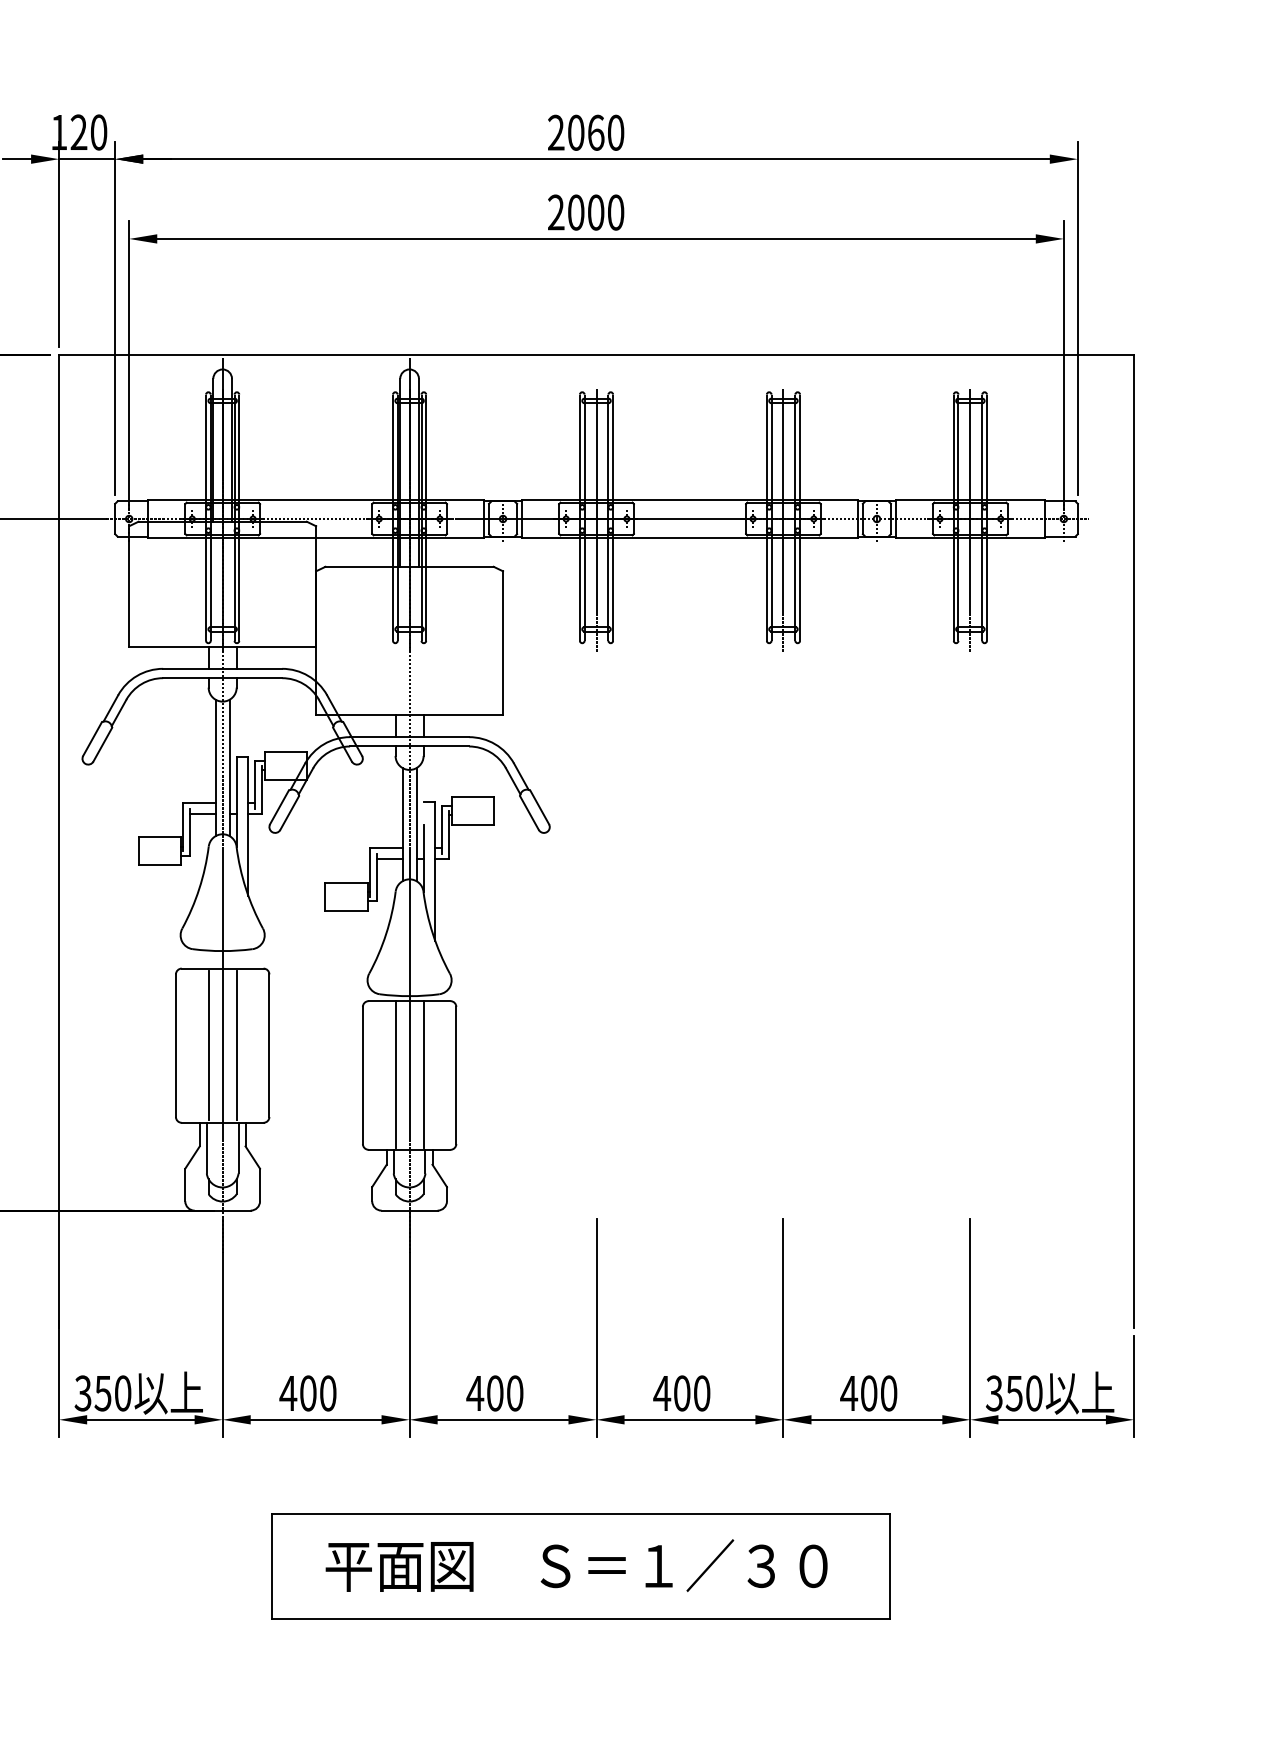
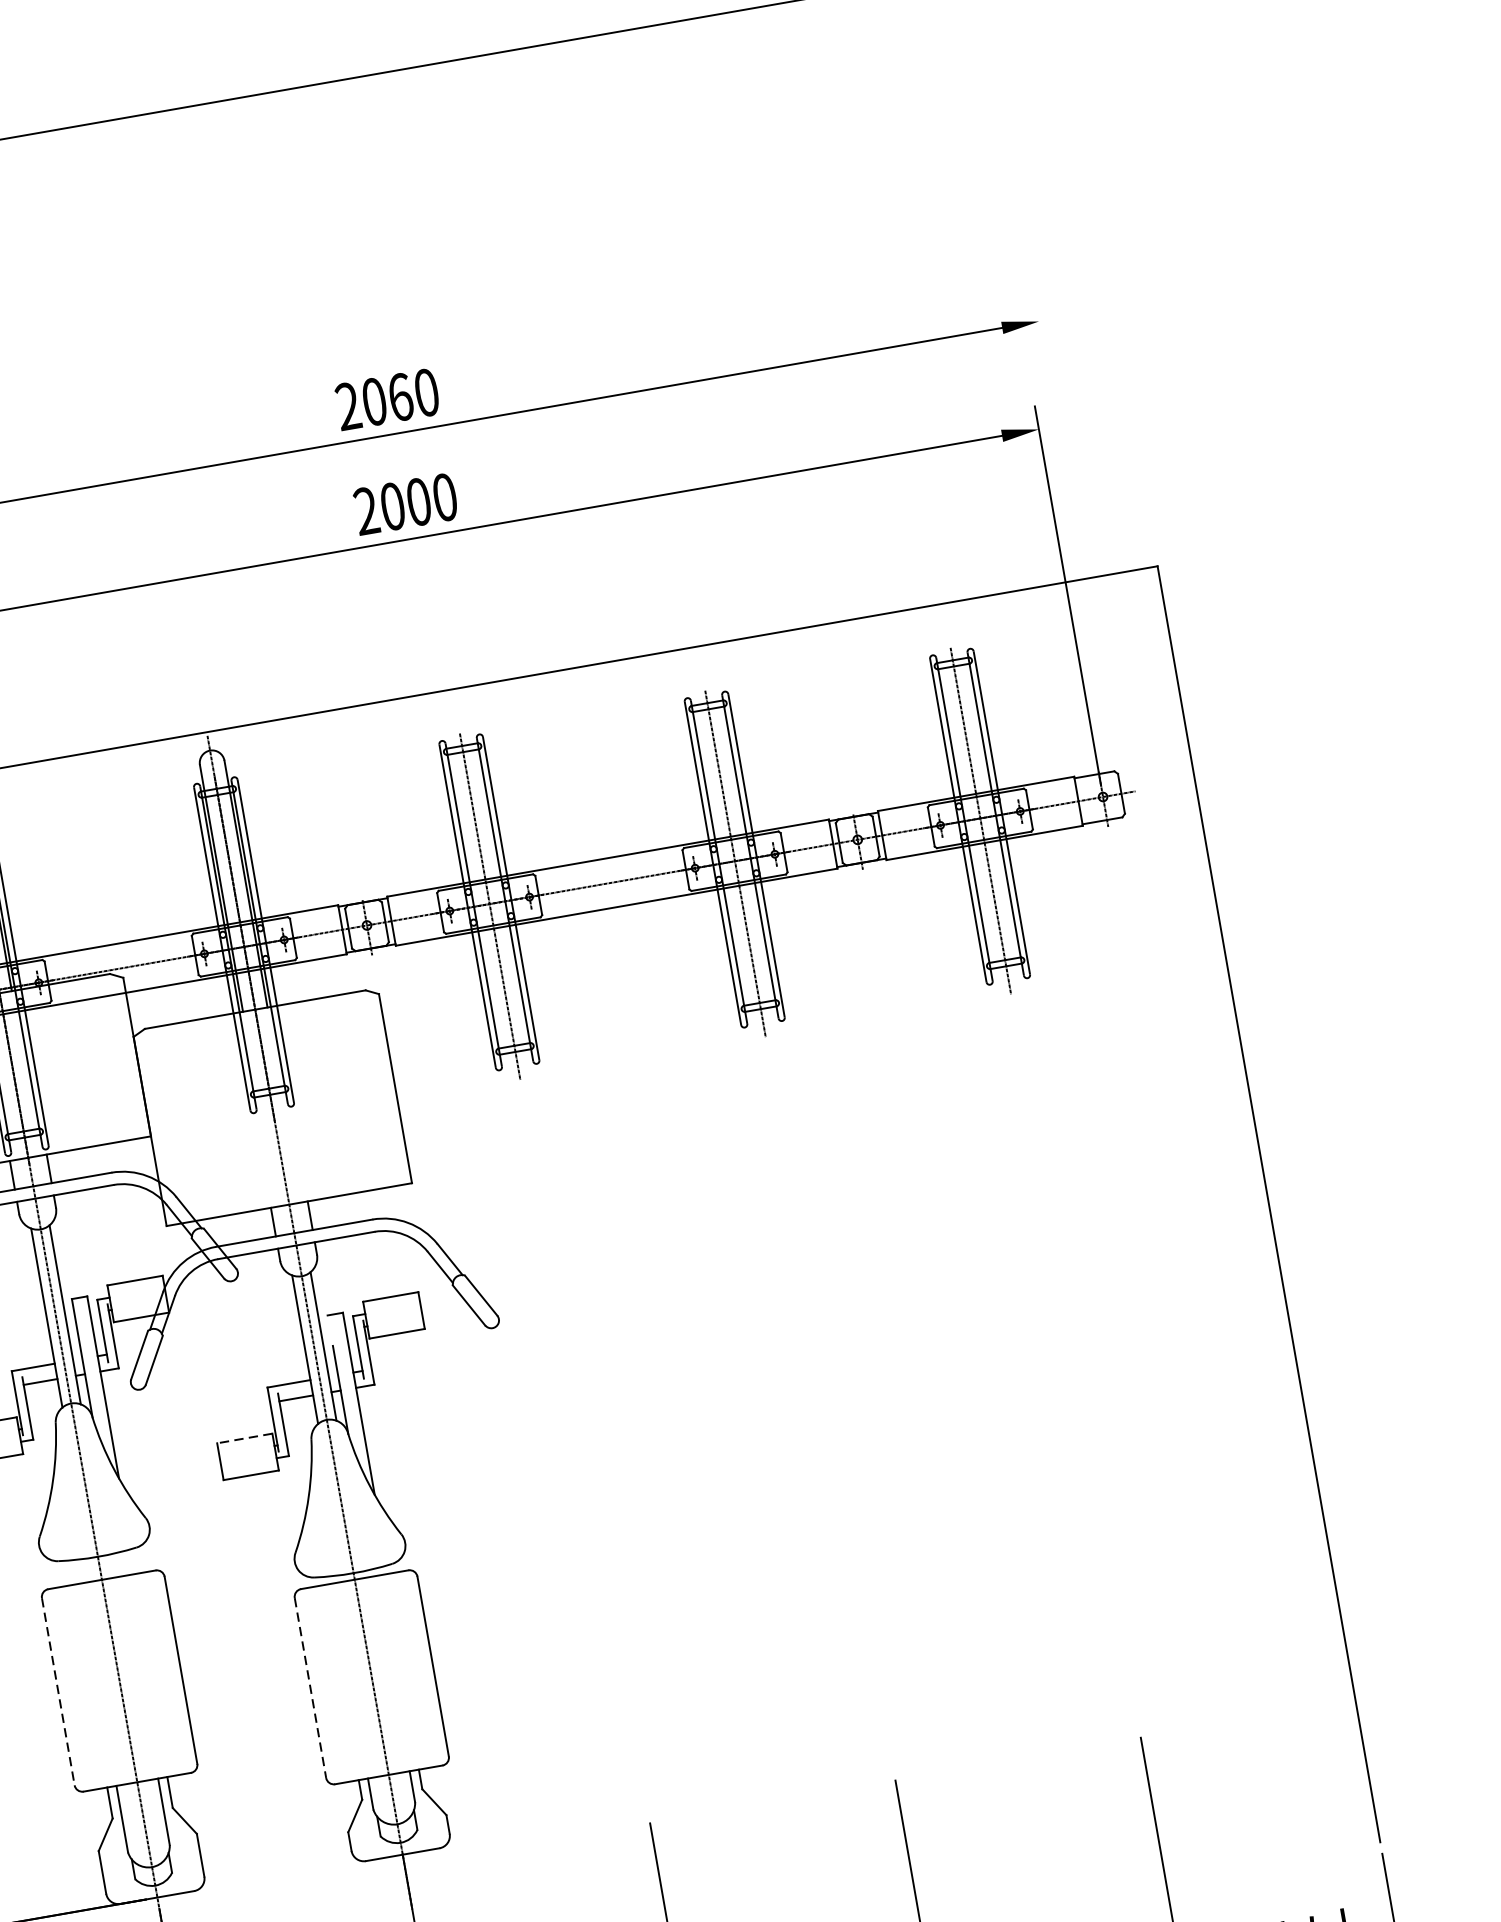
line: (1077, 318) -> (1075, 530), removed
line: (346, 882) -> (244, 1438), solid -> dashed
line: (208, 1045) -> (100, 1684), removed
line: (236, 1045) -> (137, 1677), removed
line: (175, 1046) -> (57, 1692), solid -> dashed
line: (395, 1074) -> (353, 1679), removed
line: (423, 1074) -> (389, 1672), removed
line: (362, 1075) -> (309, 1688), solid -> dashed

